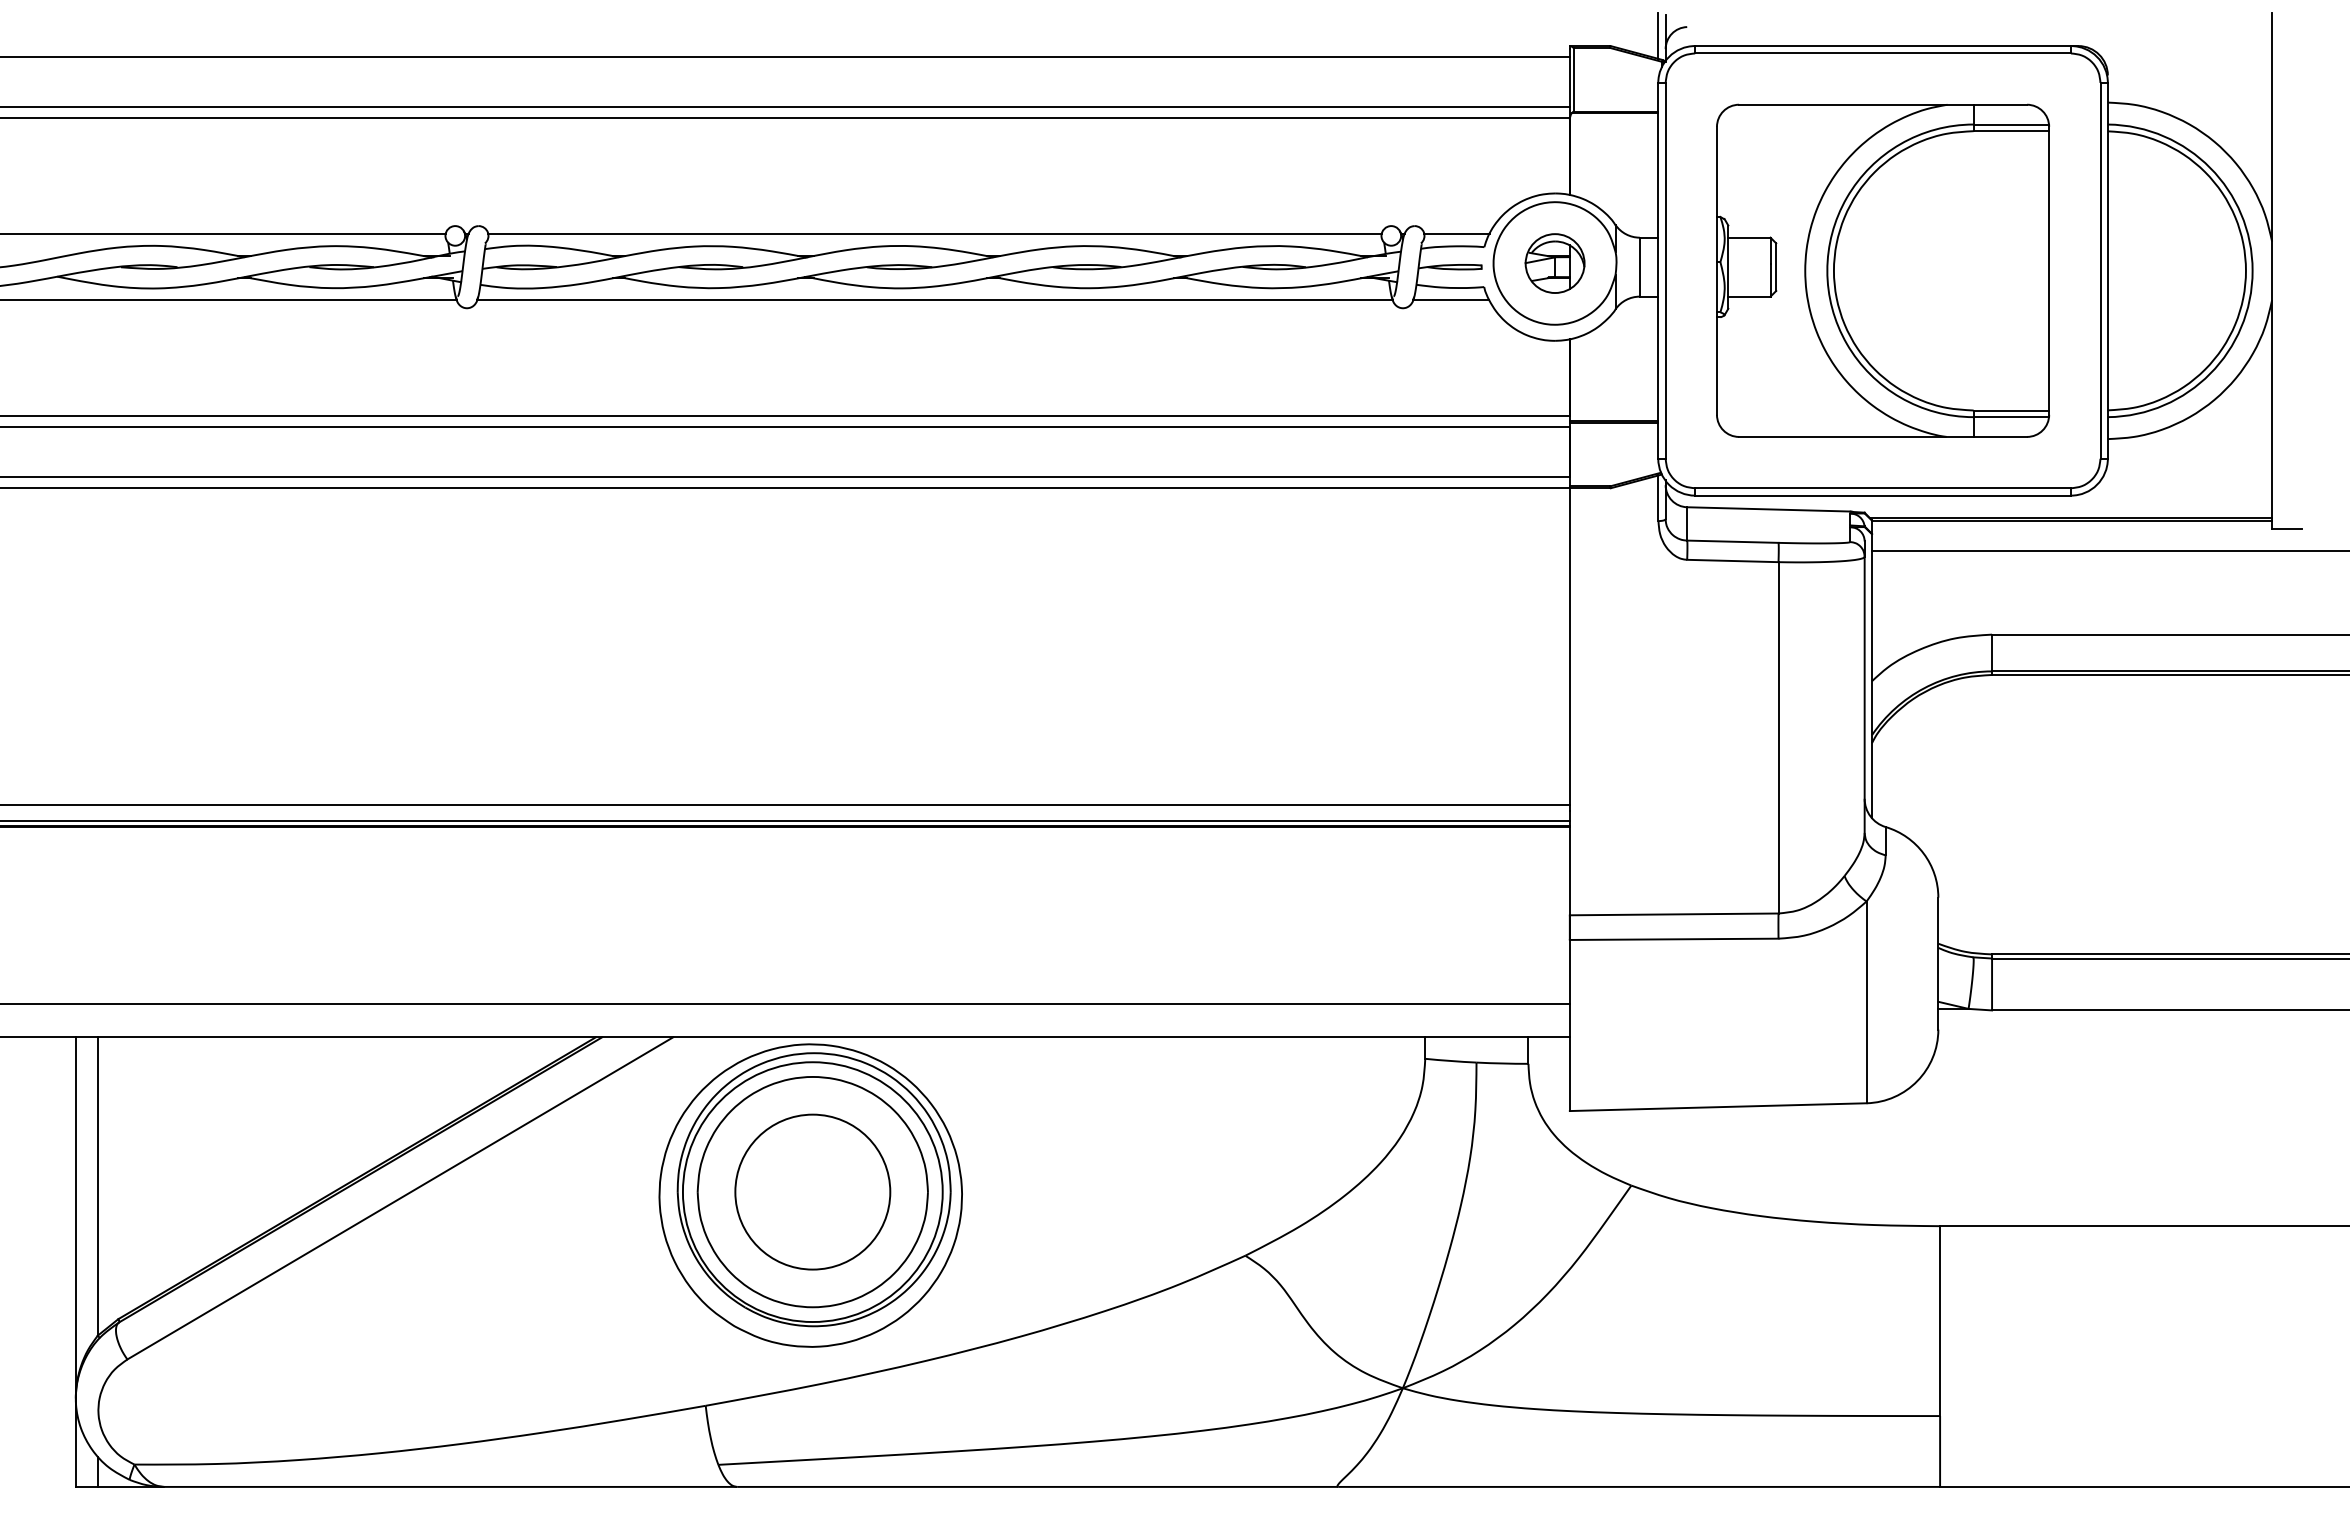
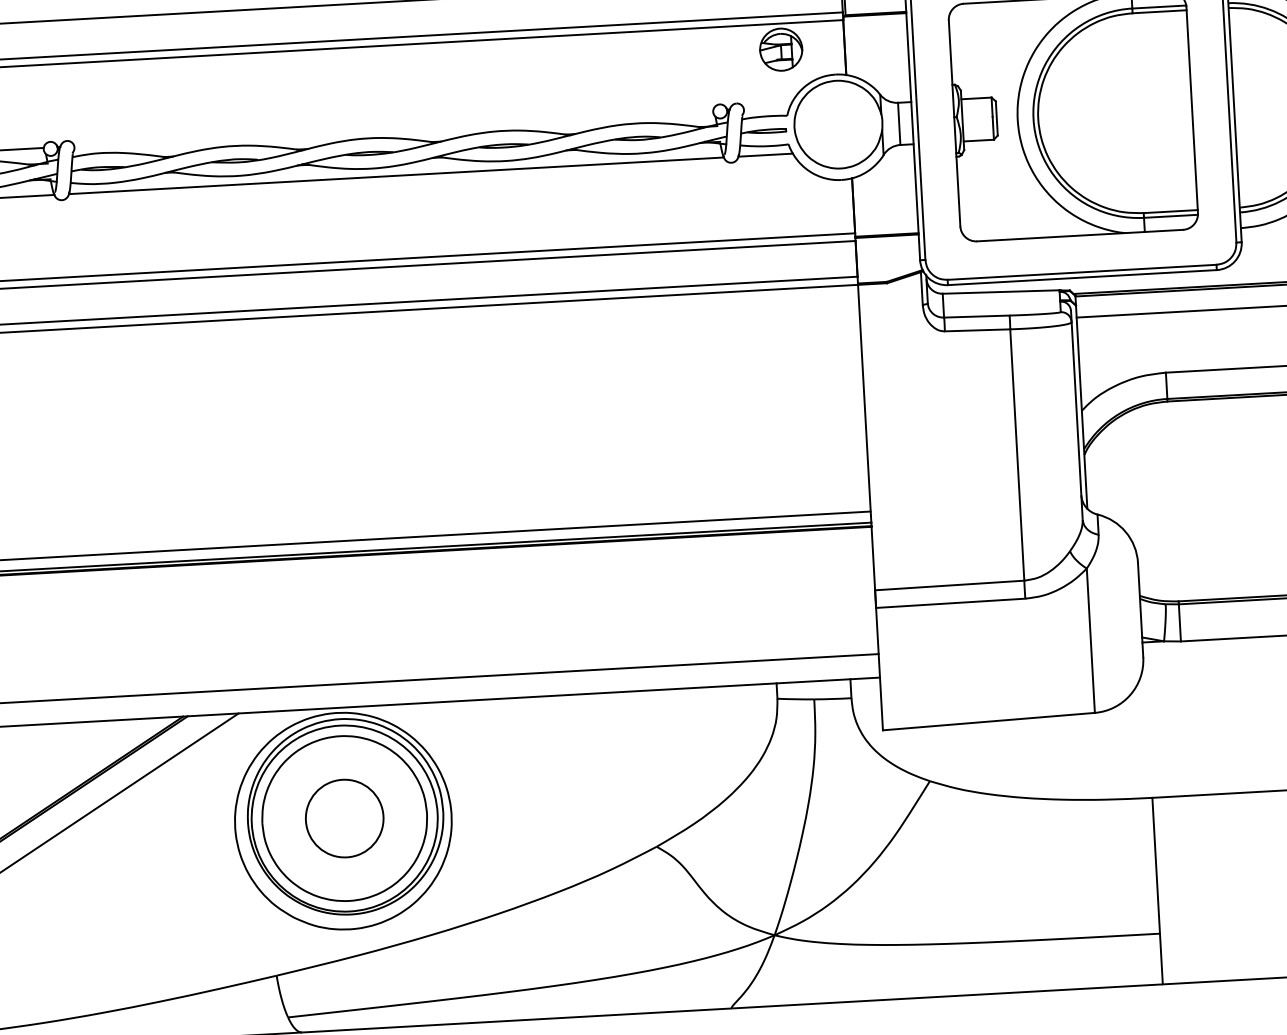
line: (934, 234) -> (393, 128), removed
line: (1456, 234) -> (766, 107), removed
part: (1554, 263) -> (780, 49), moved
circle: (812, 1191) -> (344, 818), size x0.7

